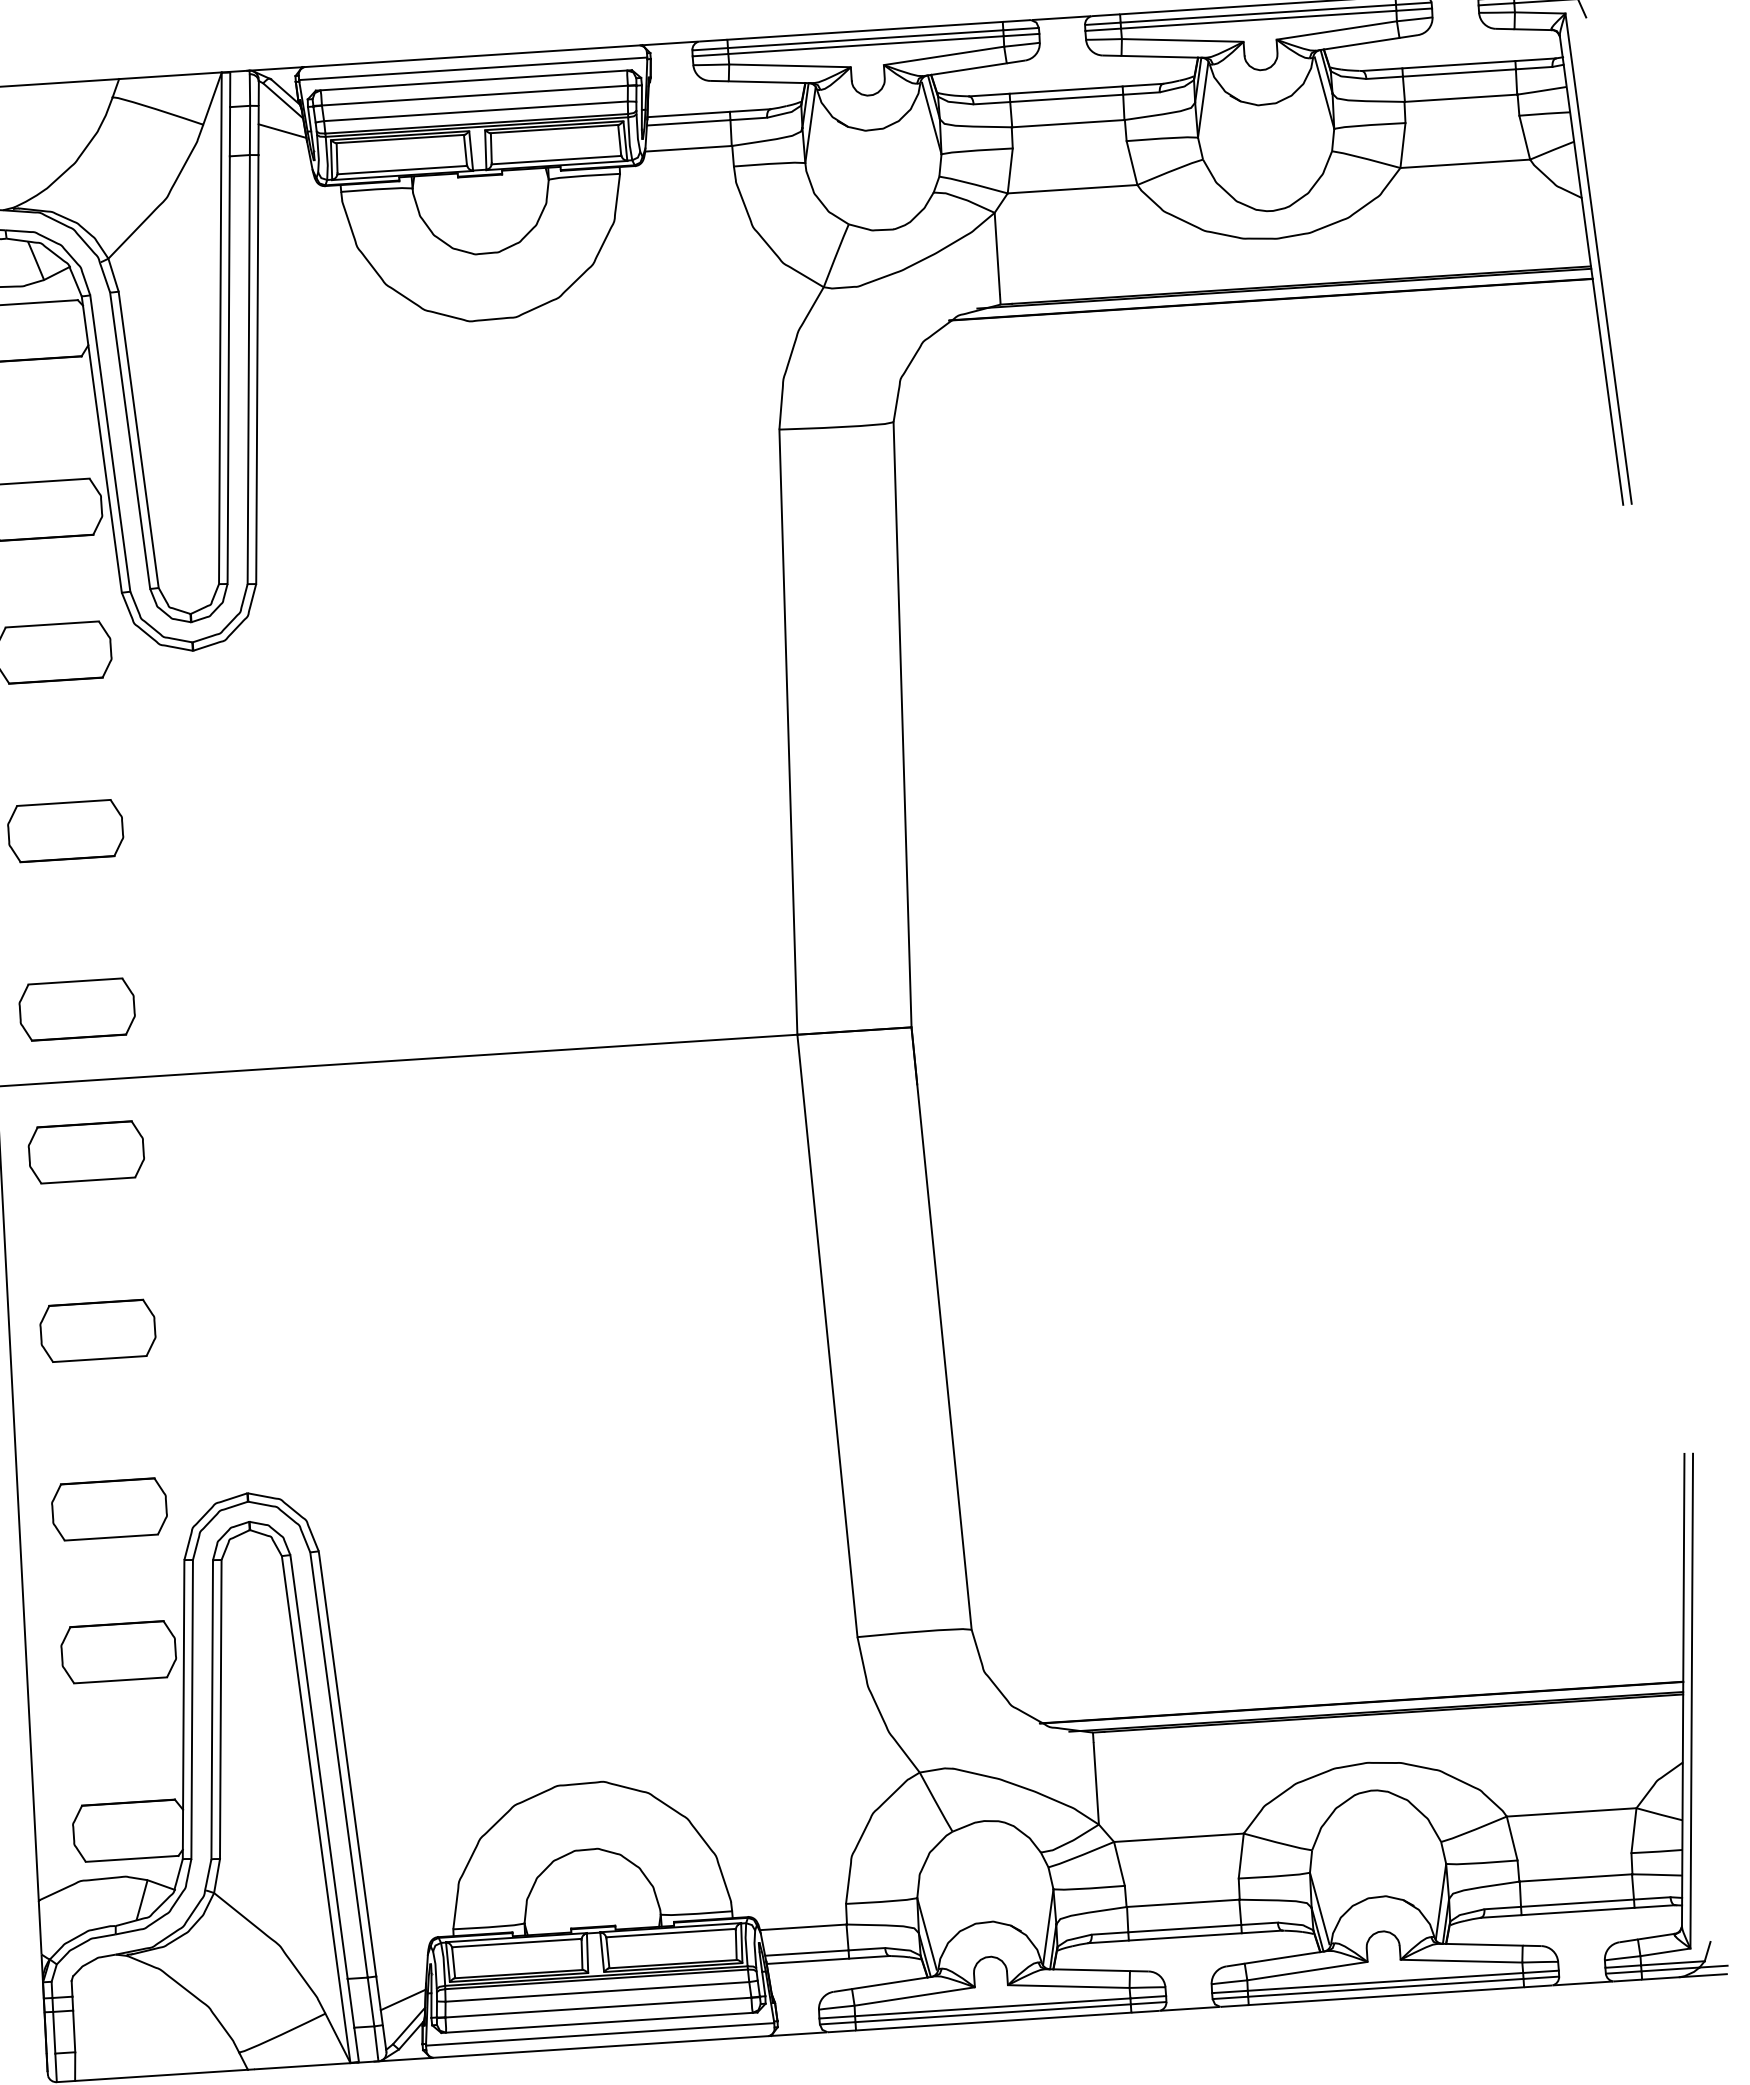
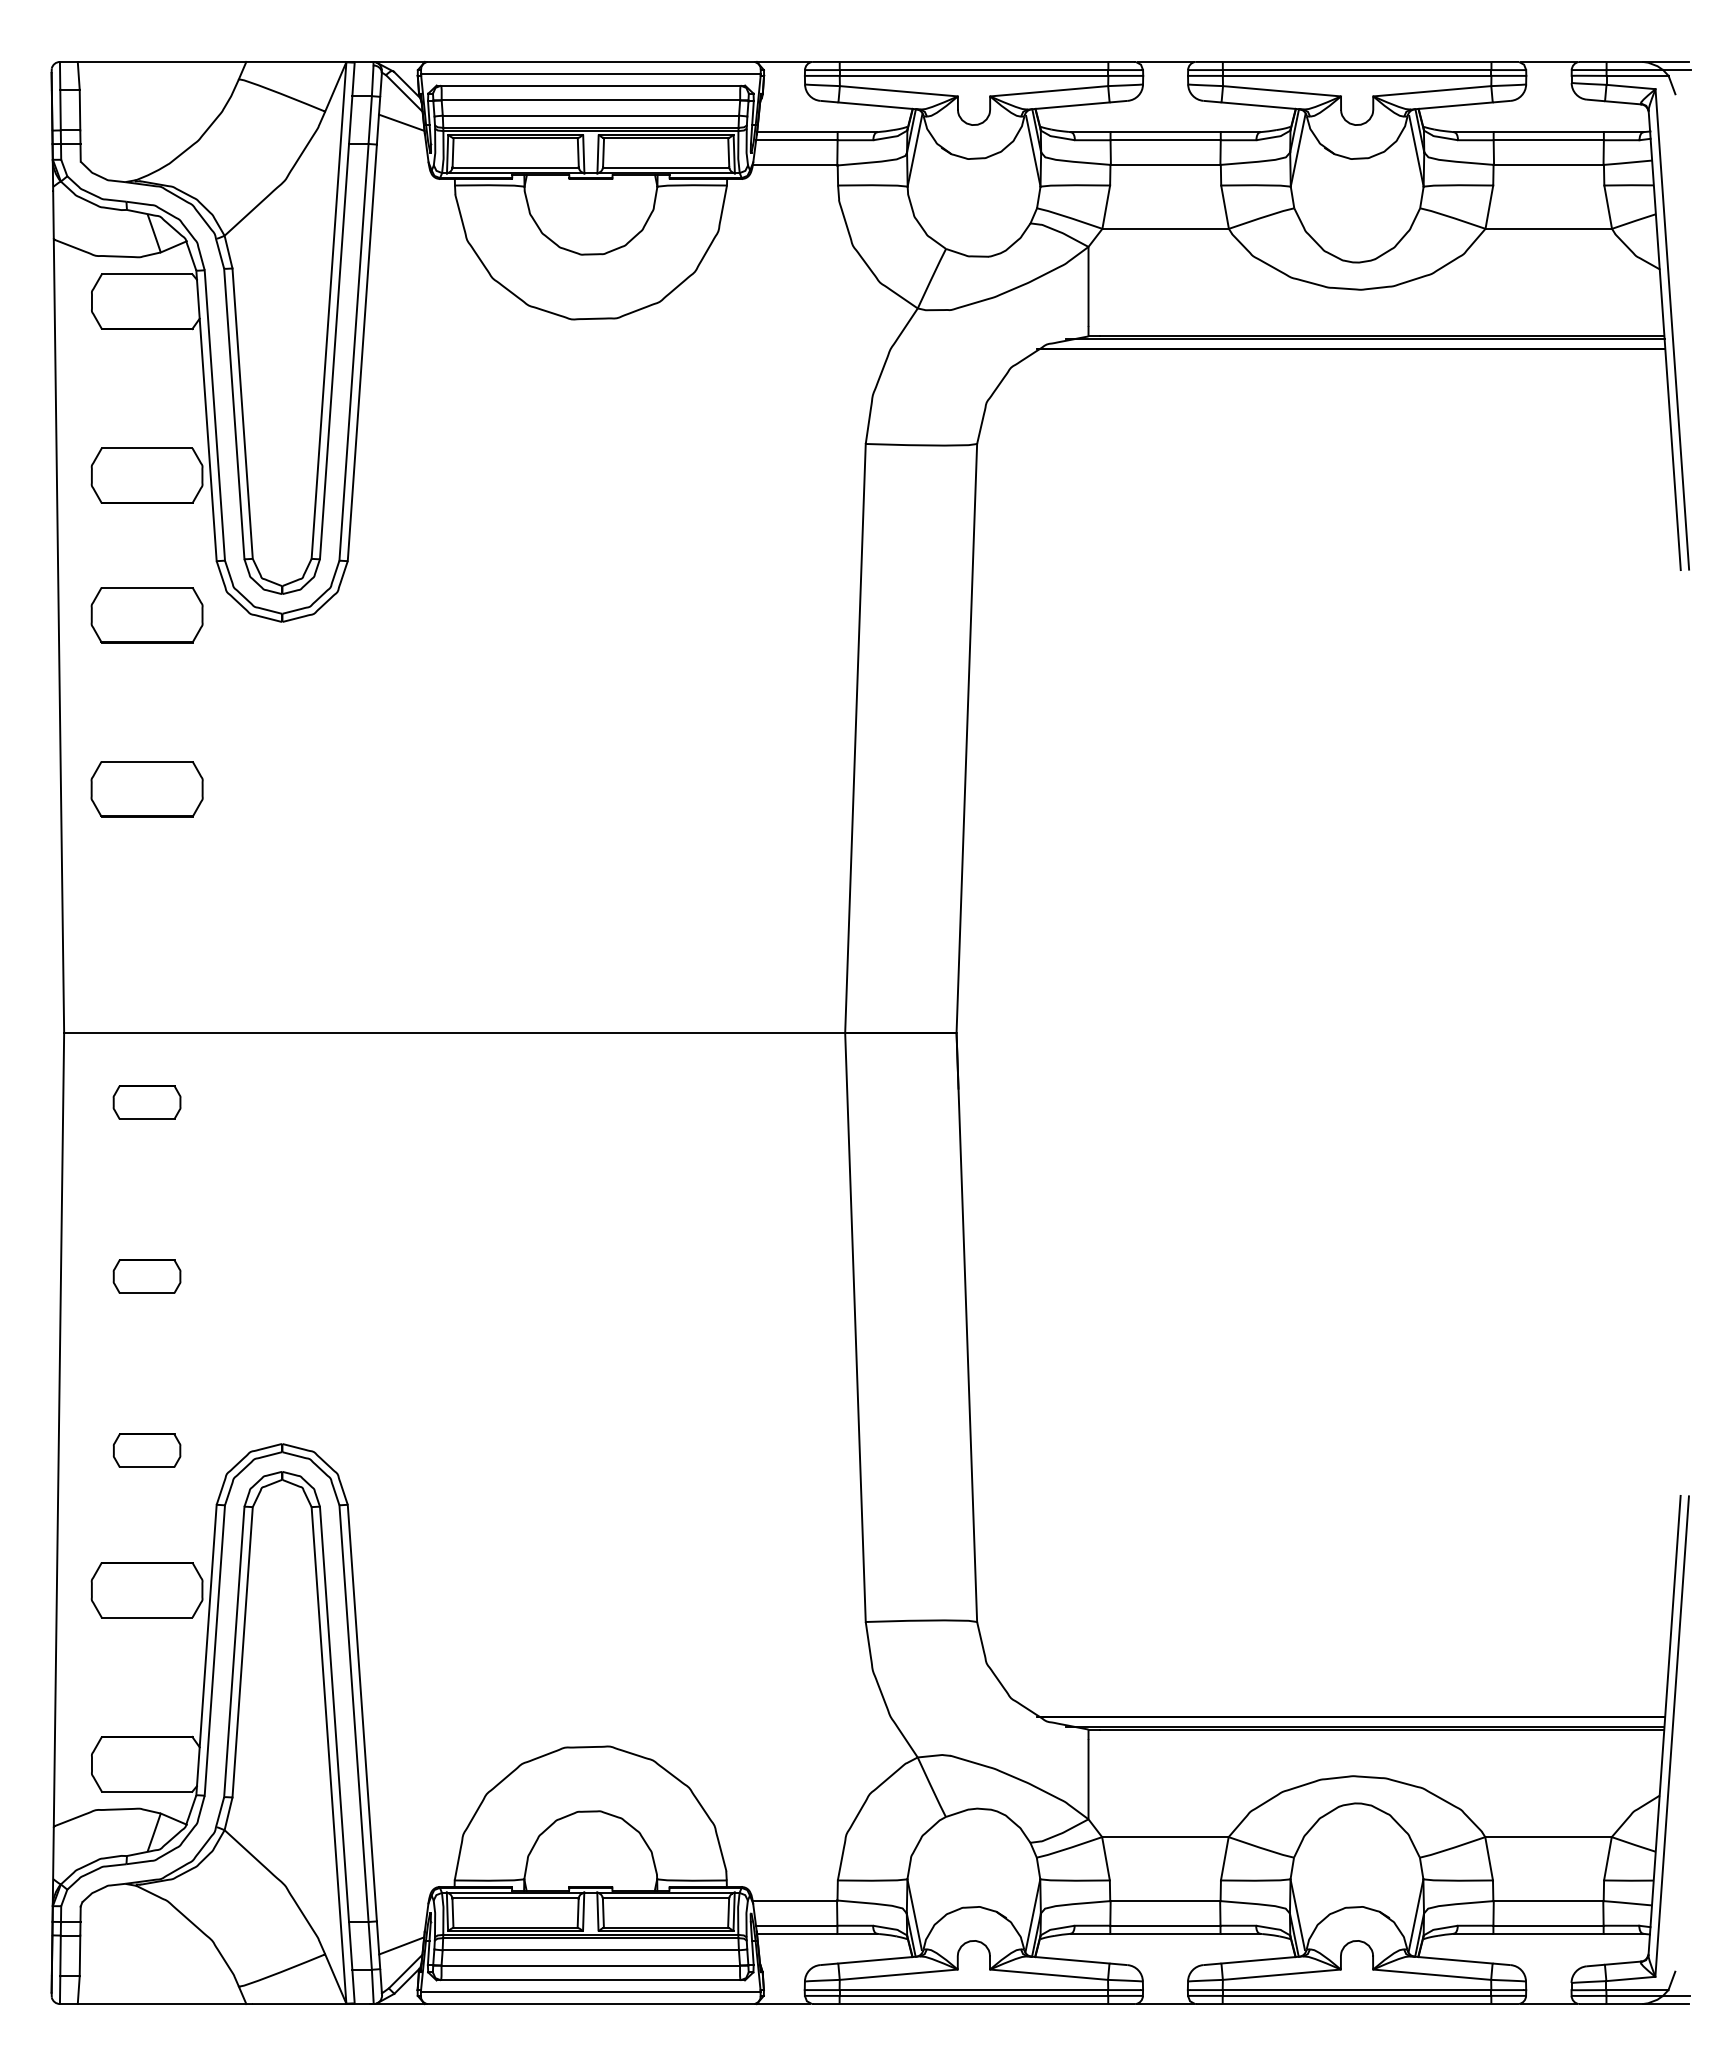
part: (76, 1009) -> (146, 963), removed
part: (85, 1152) -> (146, 1102), size x0.6
part: (97, 1330) -> (146, 1276), size x0.6
part: (108, 1509) -> (146, 1450), size x0.6

